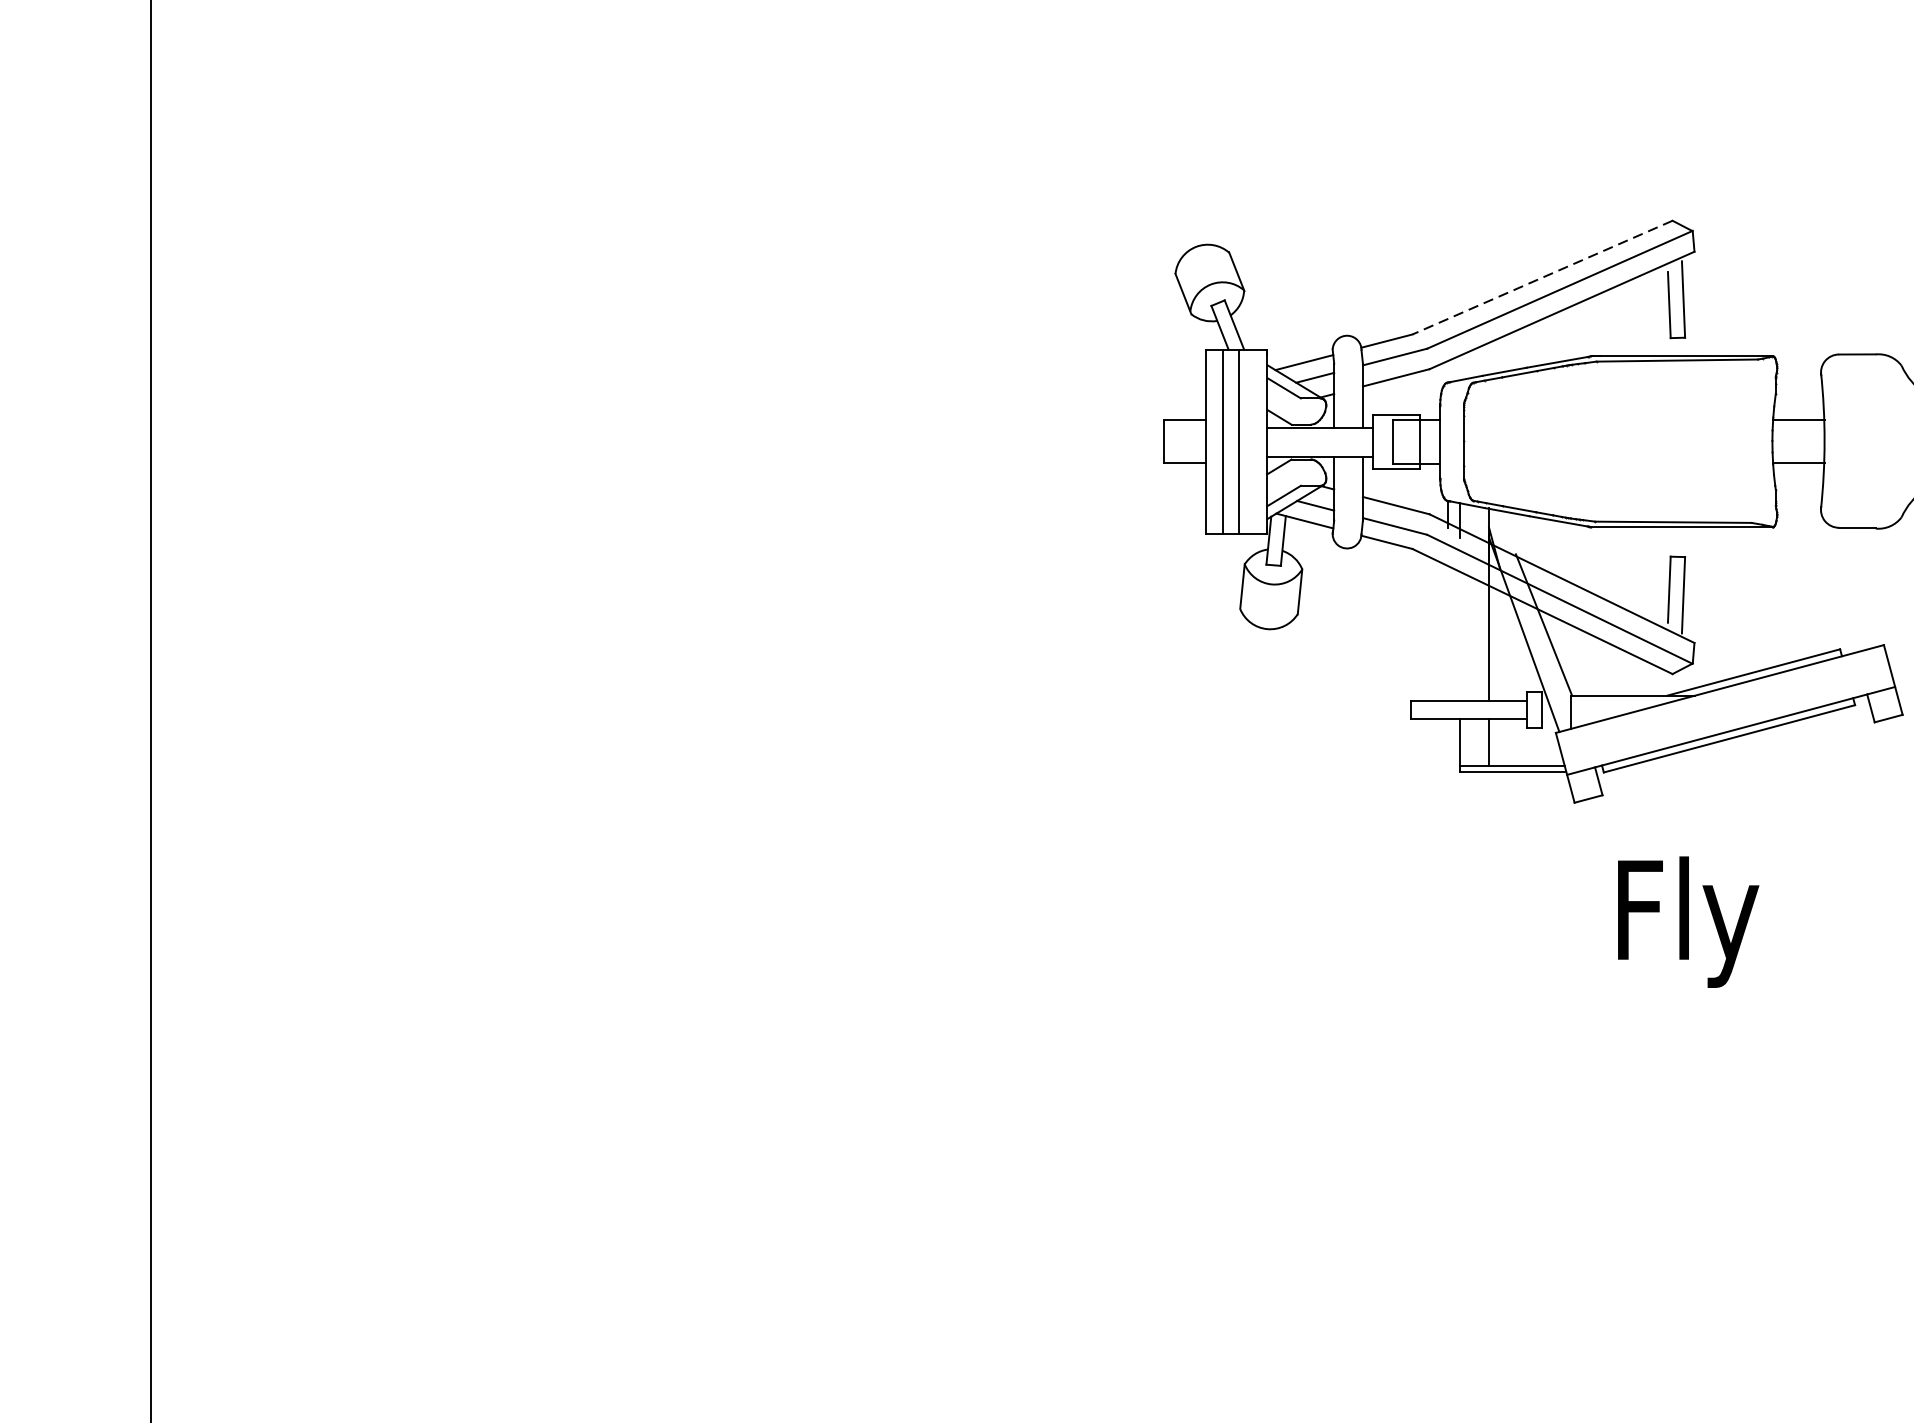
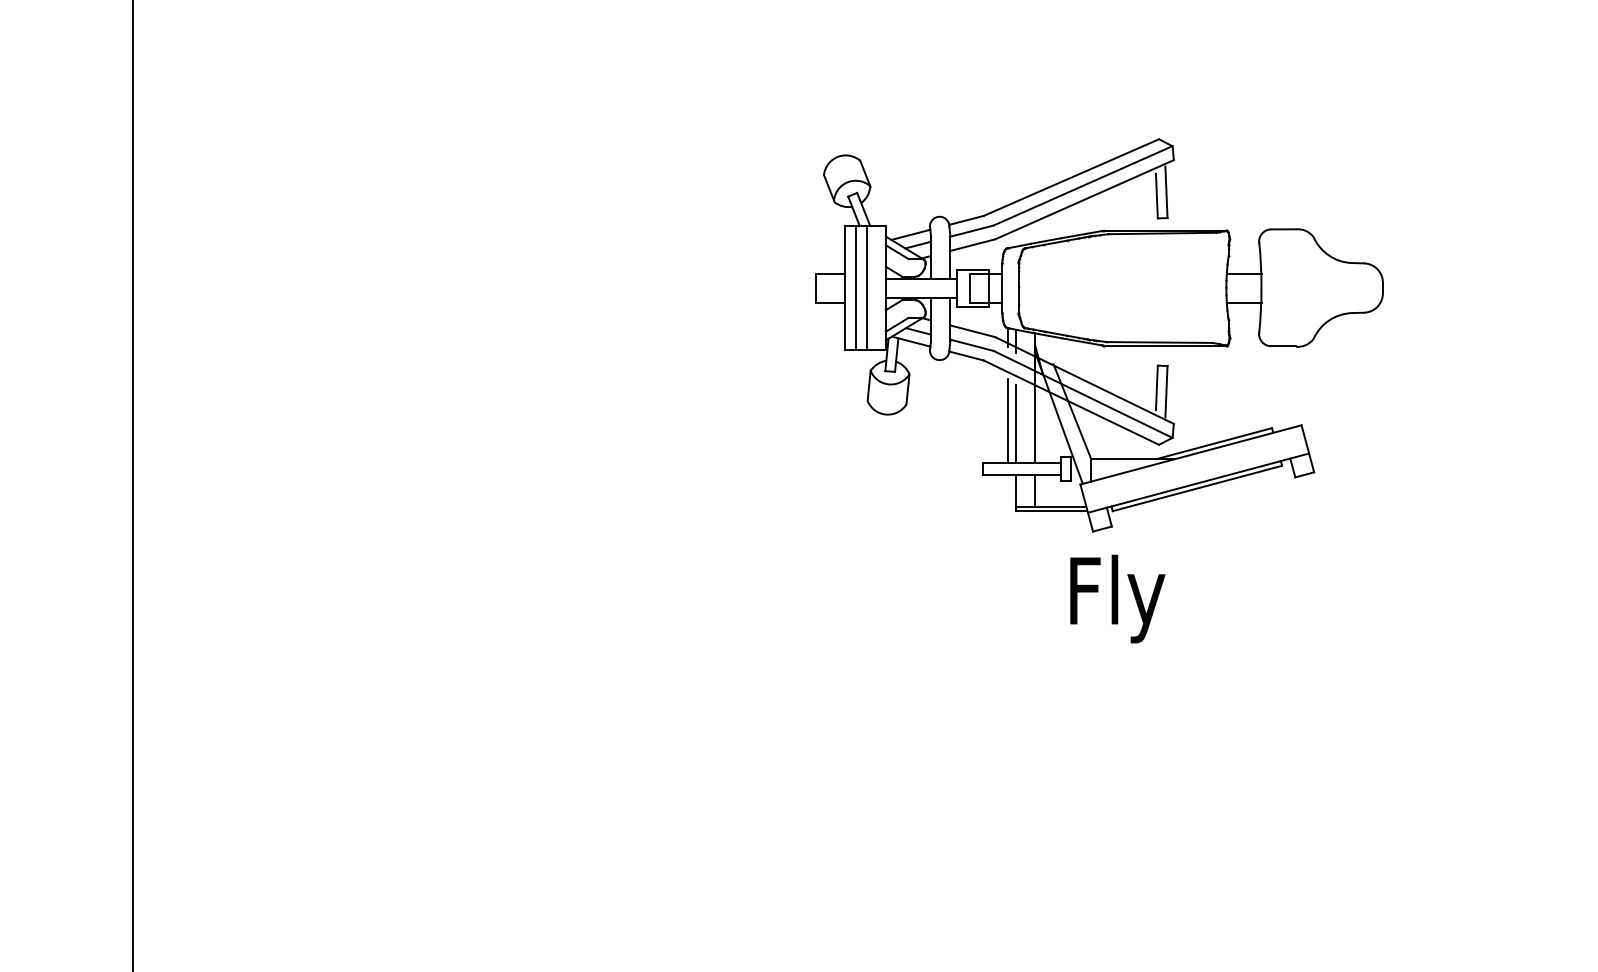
line: (1542, 277) -> (1071, 177), dashed -> solid
line: (1447, 637) -> (1007, 420), added
line: (1459, 642) -> (1015, 423), added
text: (1688, 921) -> (1117, 598), moved

